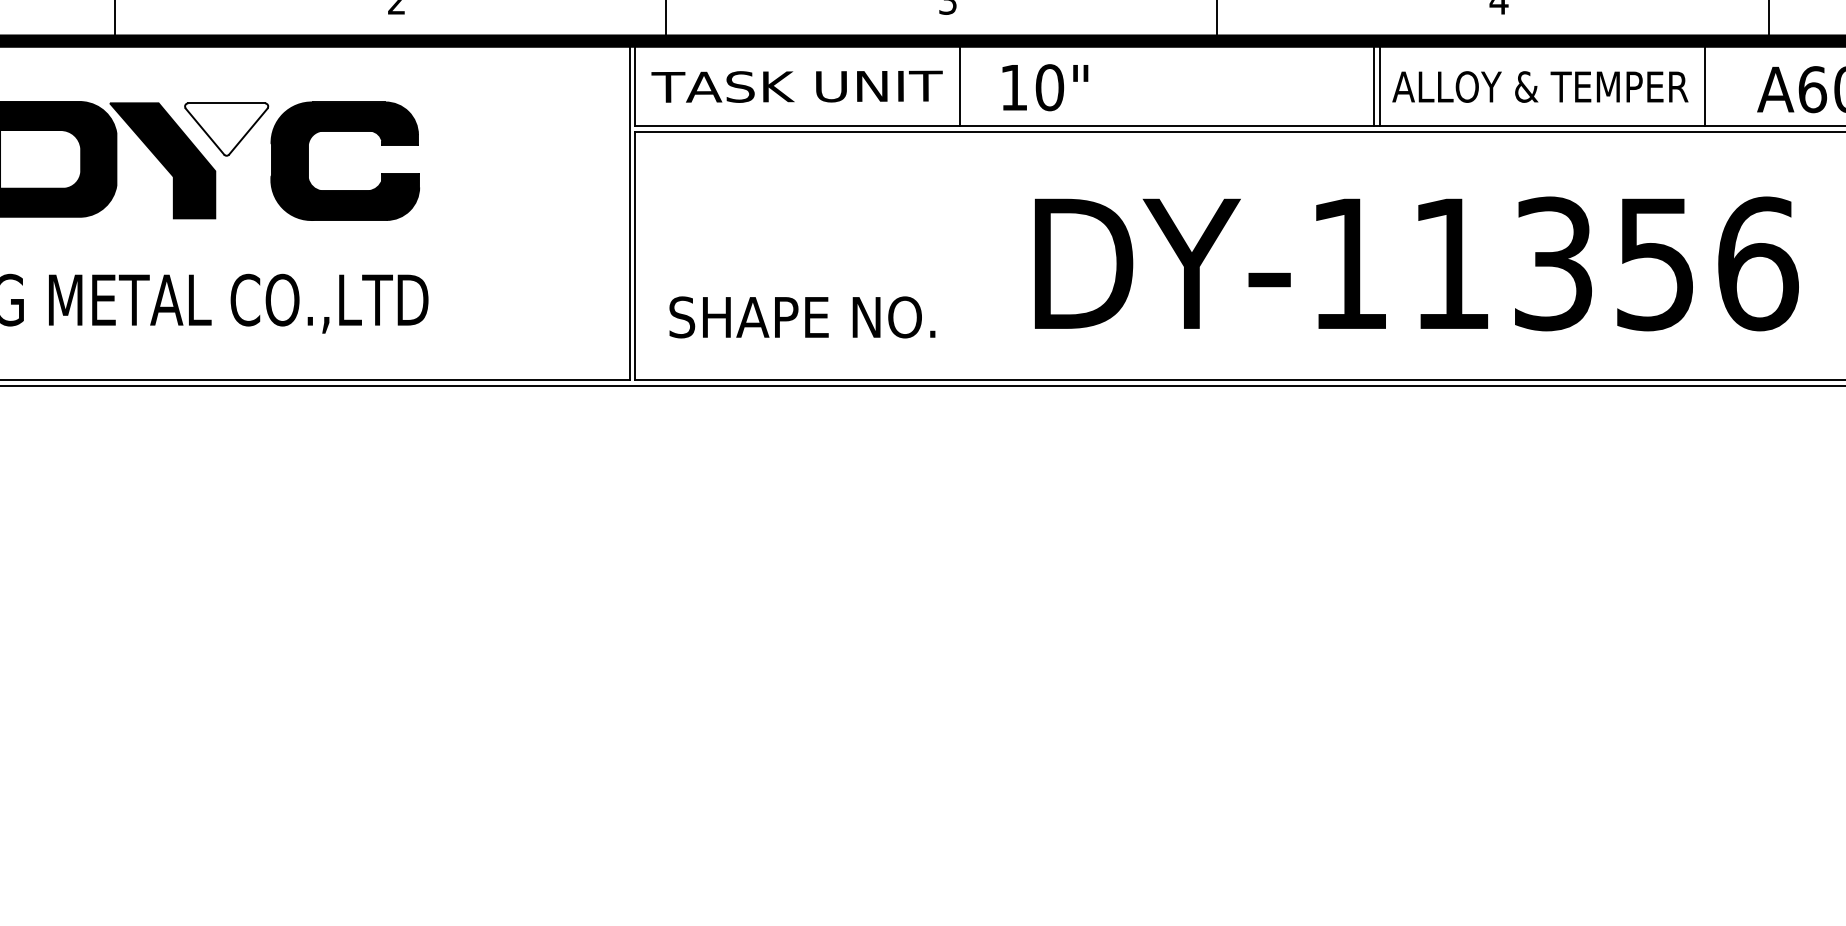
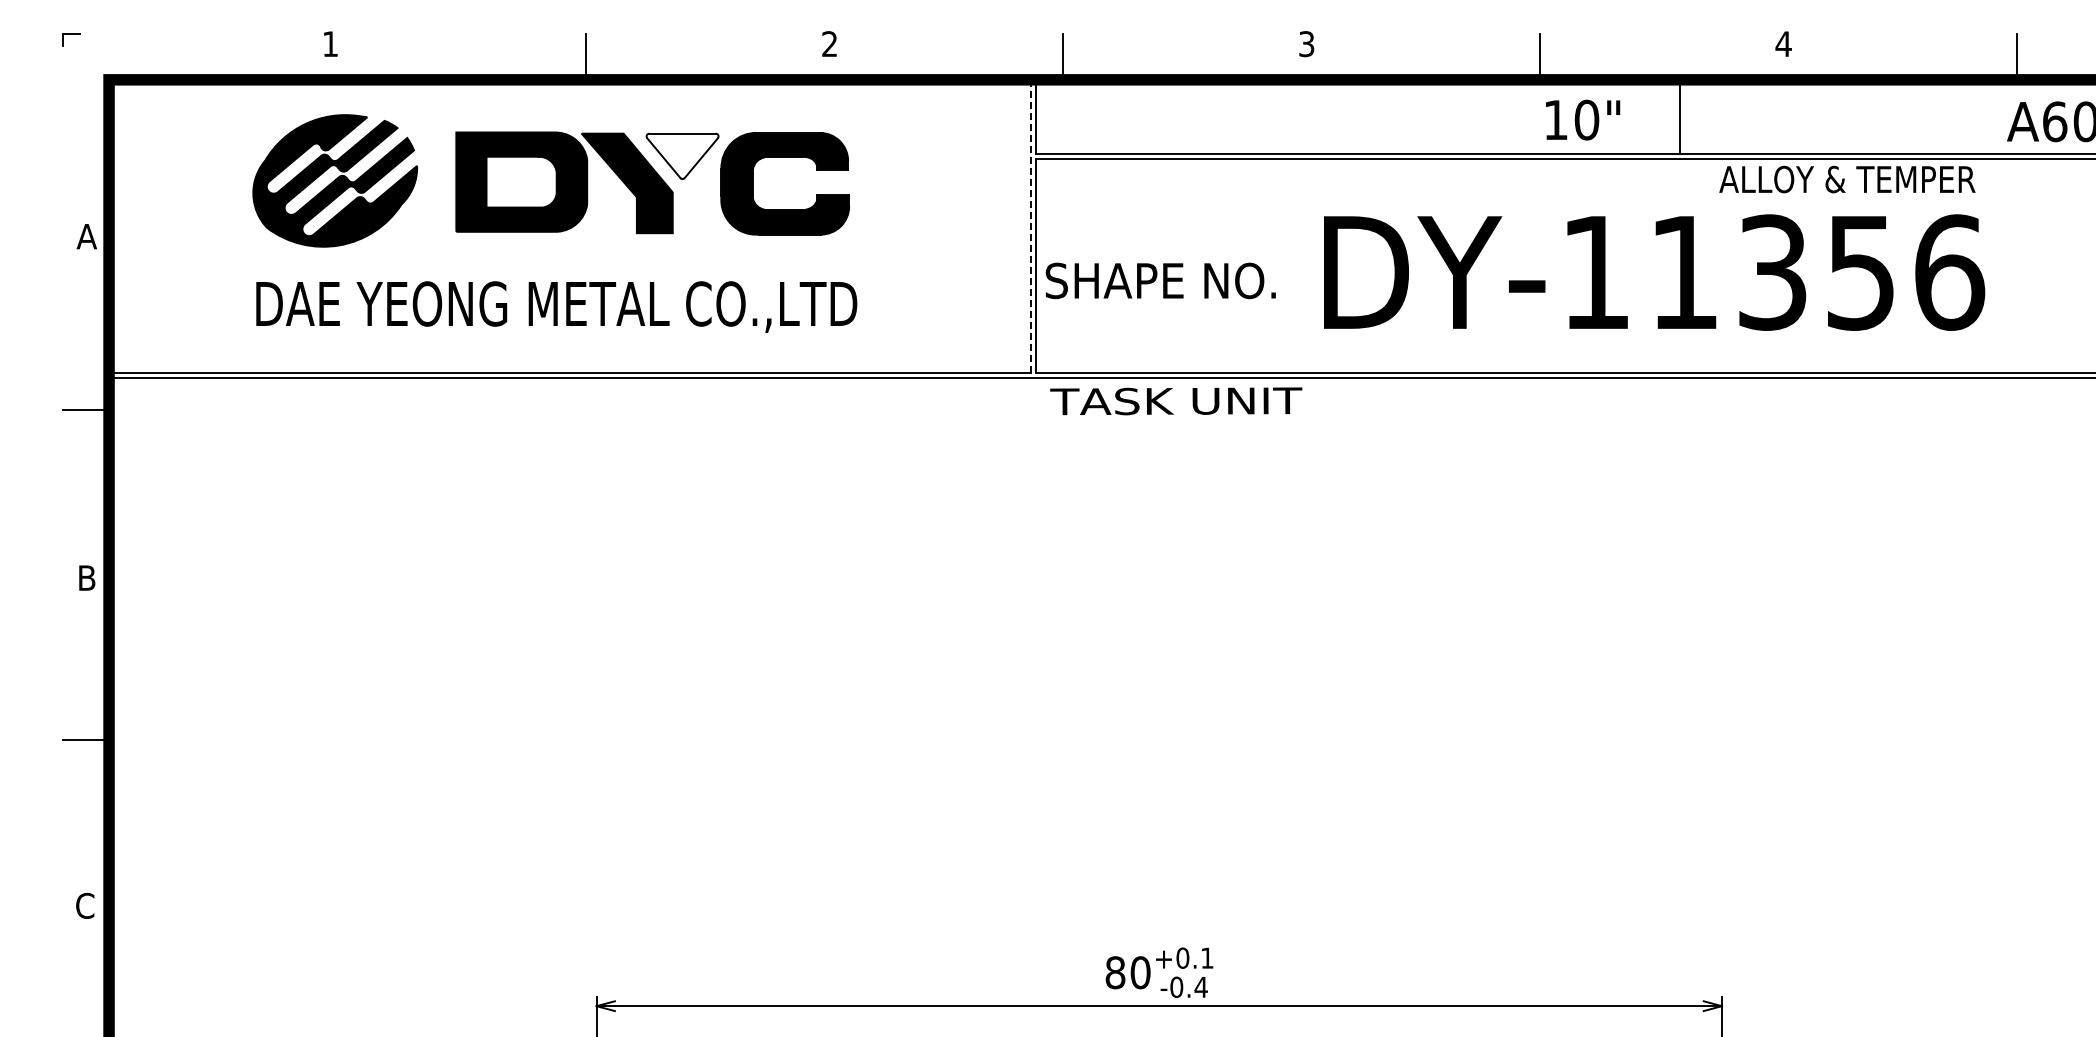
line: (960, 83) -> (1317, 116), removed
line: (1374, 83) -> (1675, 116), removed
line: (1704, 83) -> (1961, 116), removed
text: (797, 86) -> (1176, 401), moved
text: (1045, 86) -> (1583, 119), moved
text: (1540, 86) -> (1847, 179), moved
line: (629, 210) -> (1031, 226), solid -> dashed
text: (1416, 263) -> (1654, 272), moved
text: (802, 316) -> (1160, 280), moved

